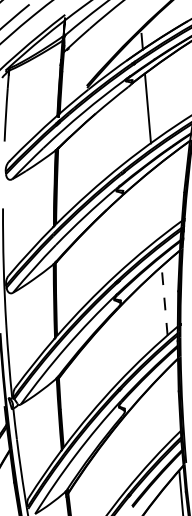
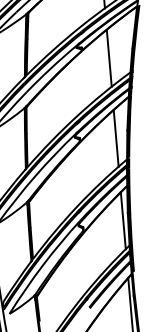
line: (156, 203) -> (109, 58), added
line: (164, 301) -> (116, 138), dashed -> solid
line: (173, 400) -> (123, 220), added

